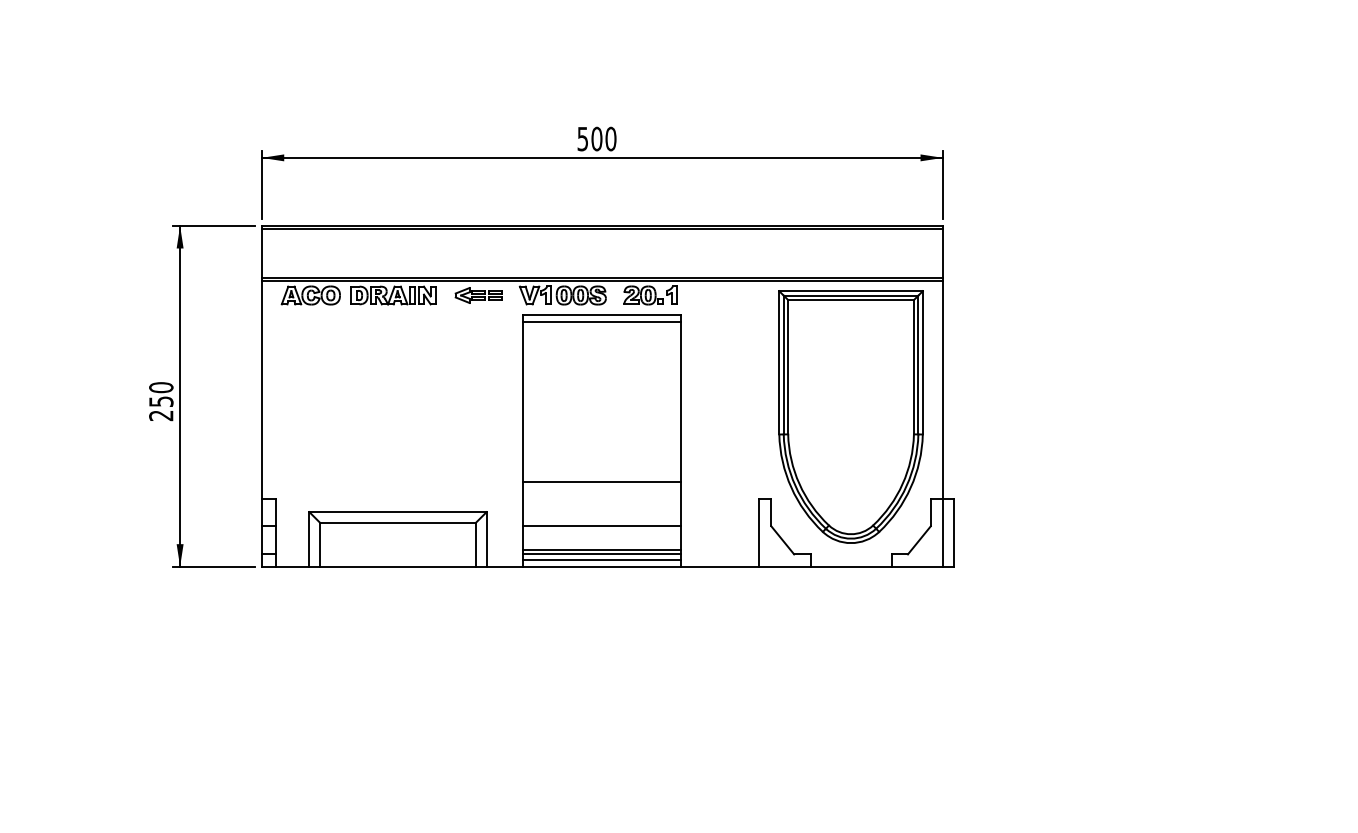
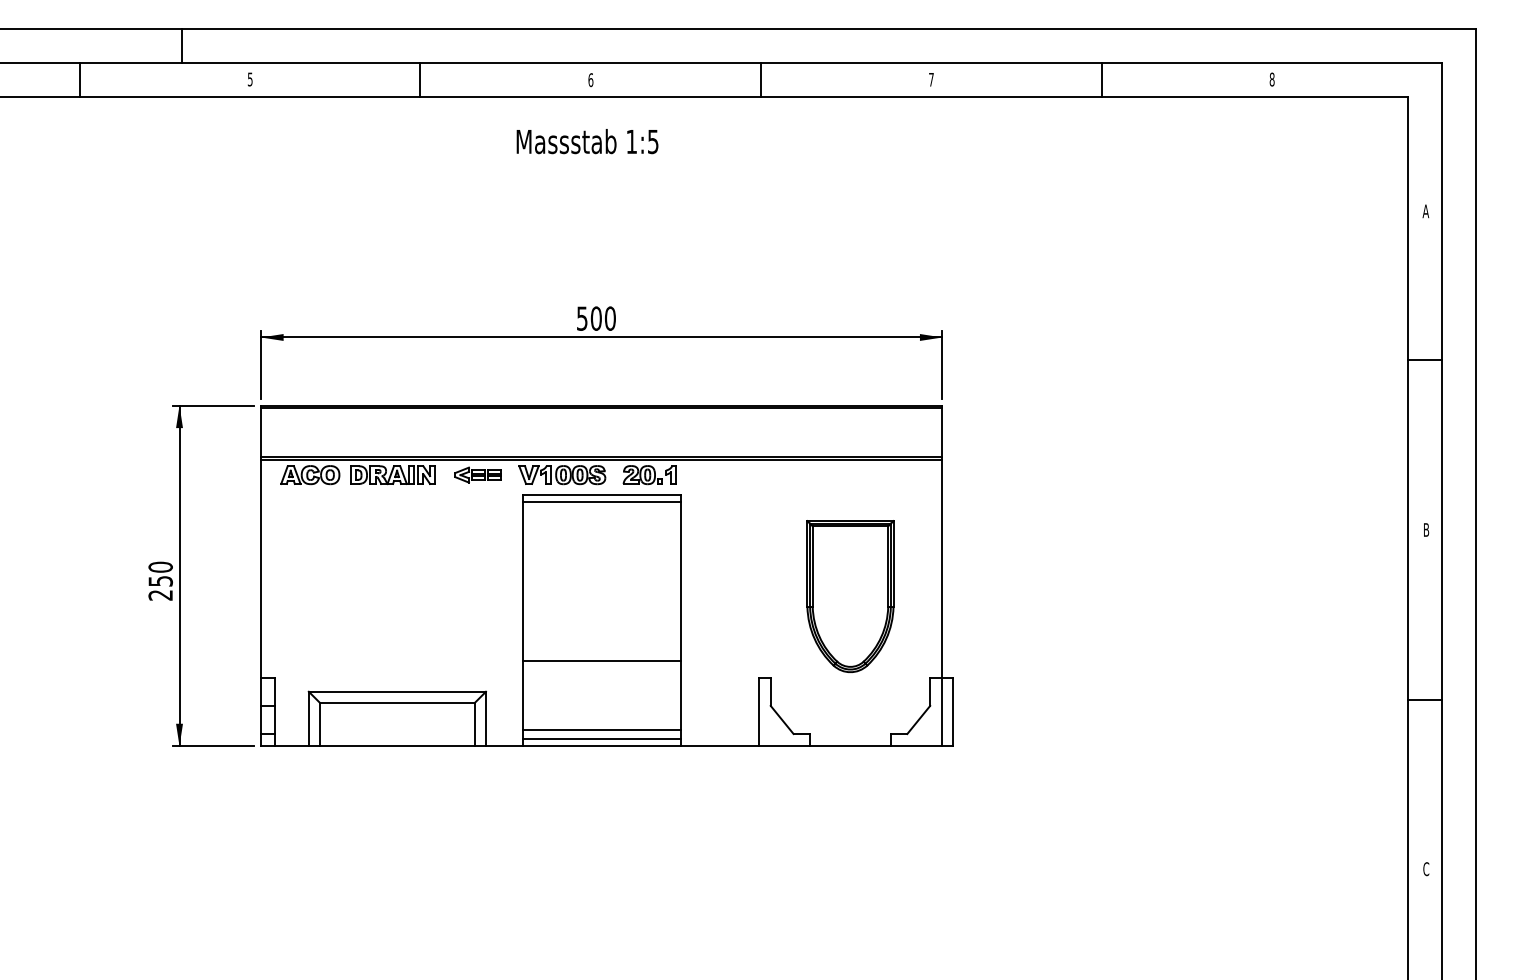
part: (851, 416) -> (850, 596), size x0.6
line: (602, 525) -> (601, 705), removed
line: (602, 553) -> (601, 733), removed

